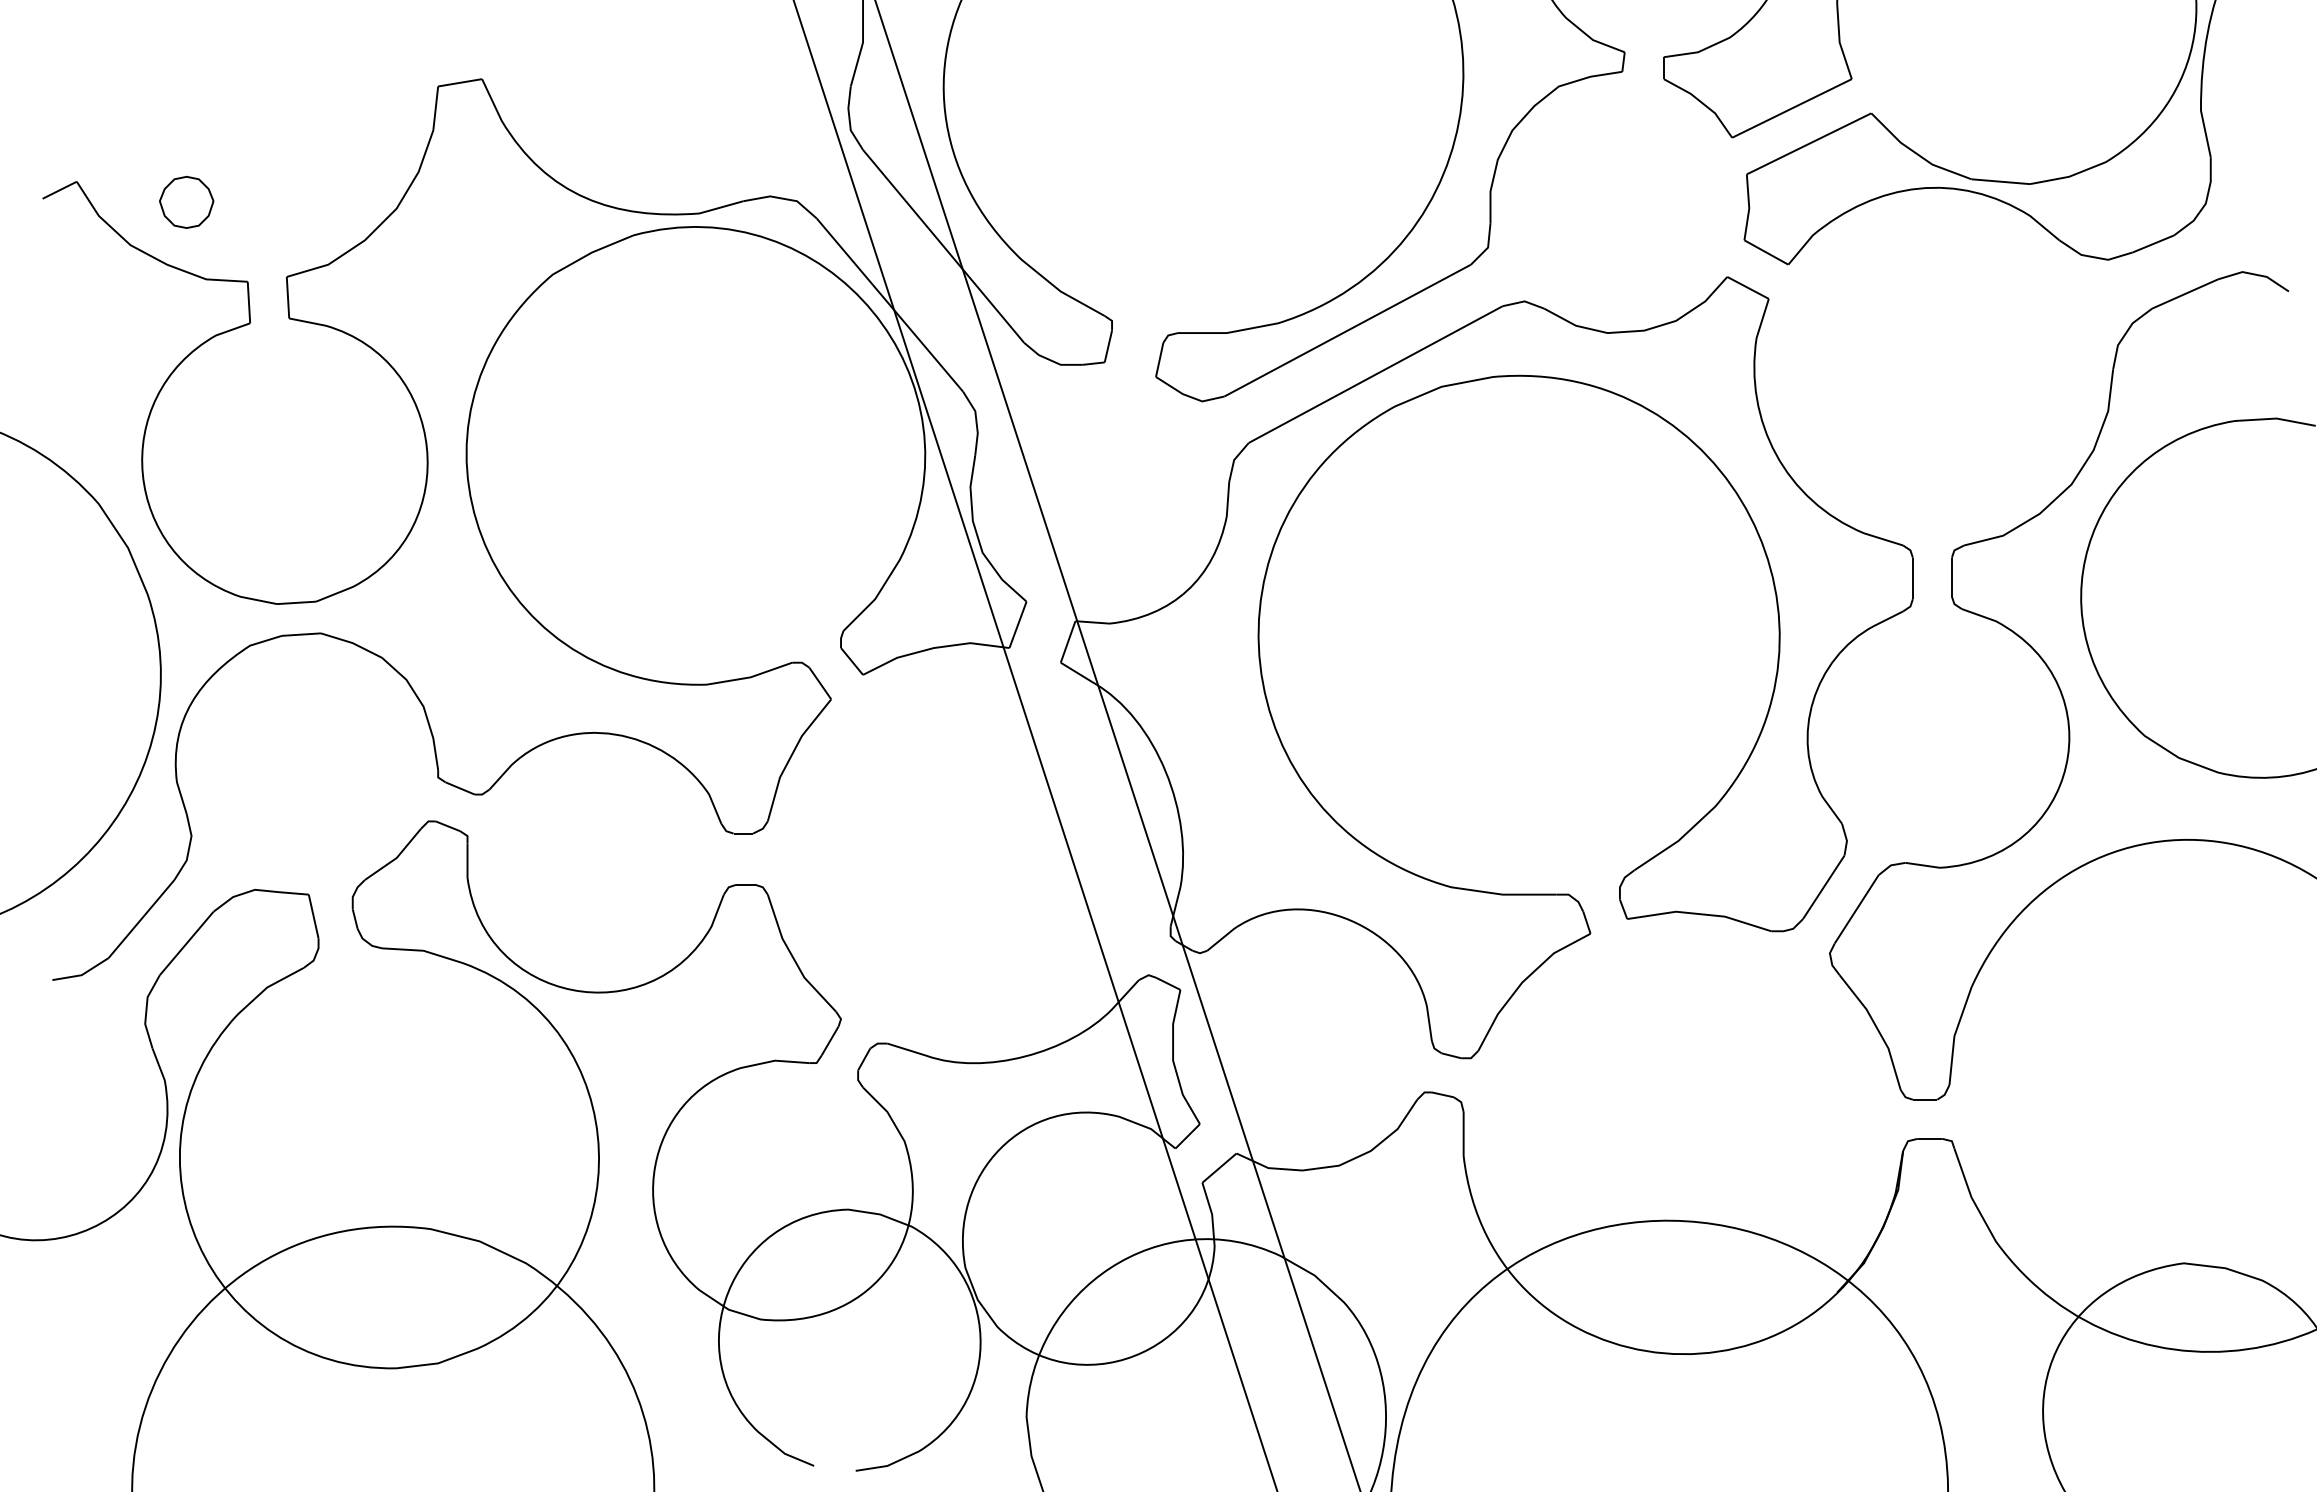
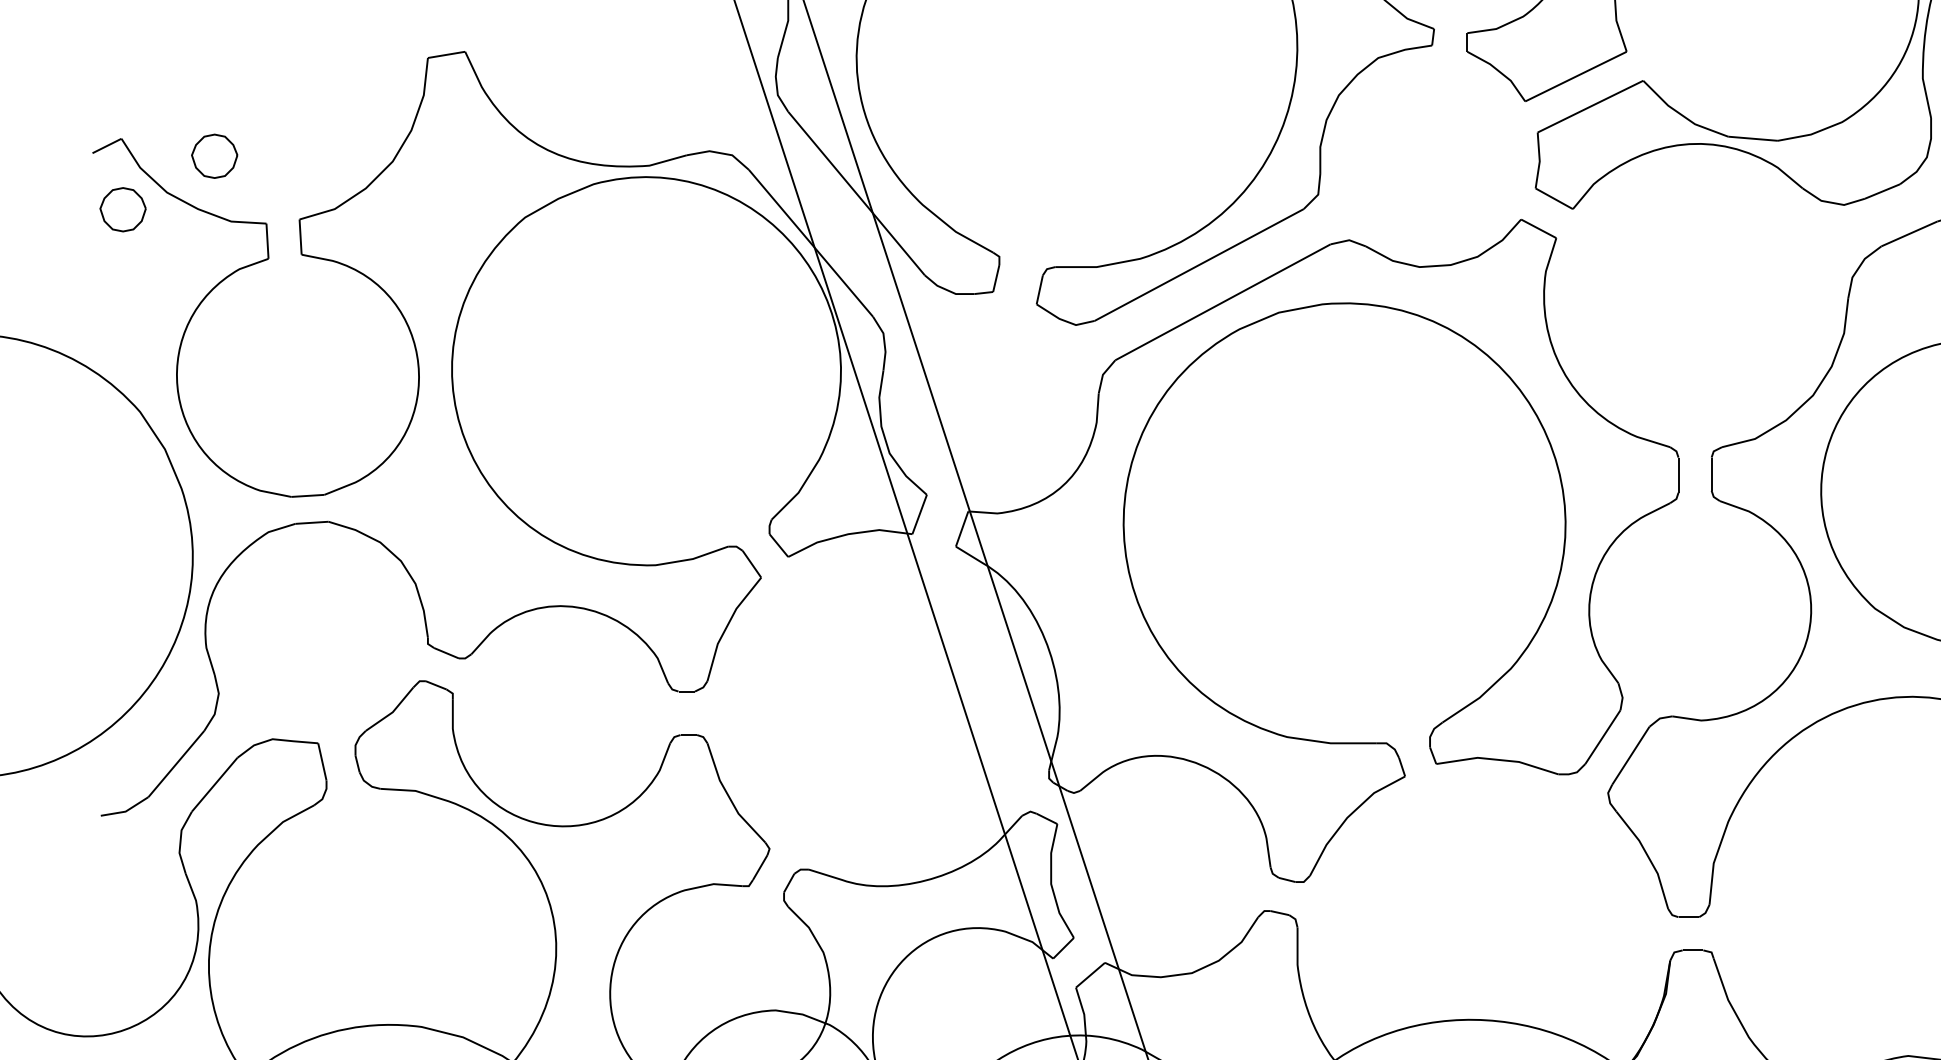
part: (78, 264) -> (122, 208), added

